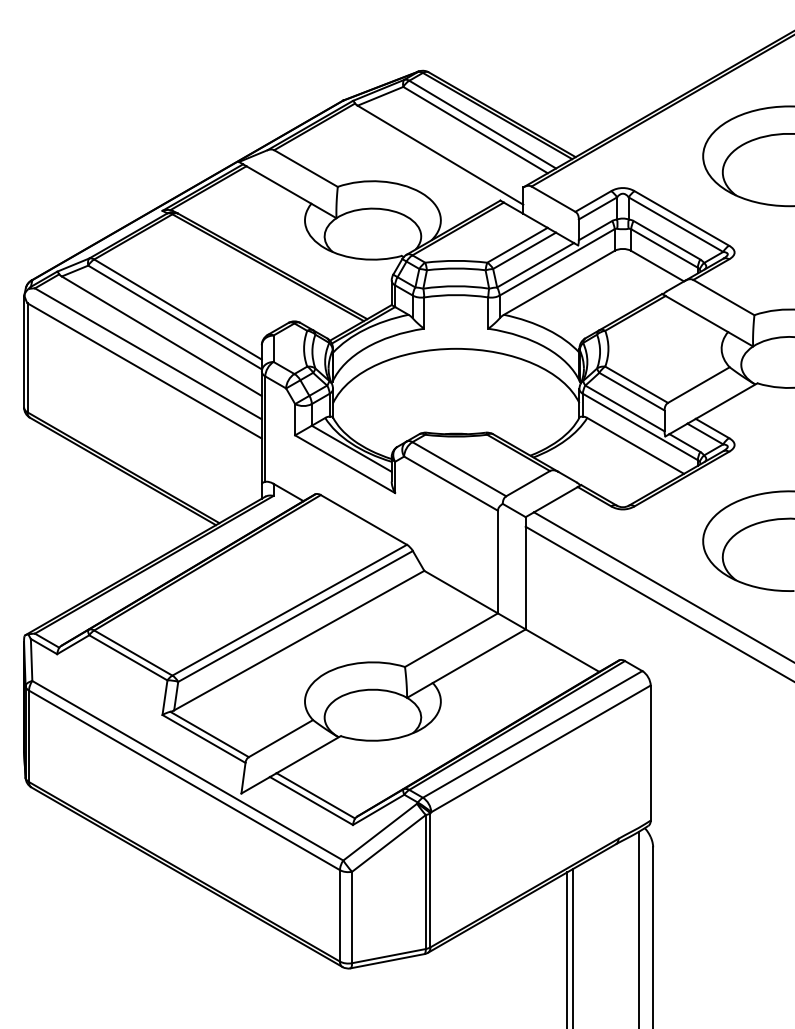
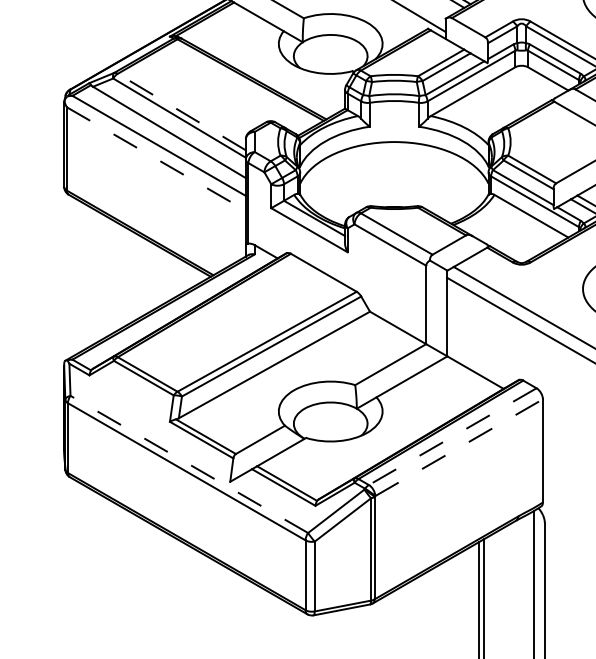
line: (178, 309) -> (182, 112), solid -> dashed
line: (145, 371) -> (156, 159), solid -> dashed
line: (532, 734) -> (452, 436), solid -> dashed
line: (540, 748) -> (458, 447), solid -> dashed
line: (187, 770) -> (189, 464), solid -> dashed

